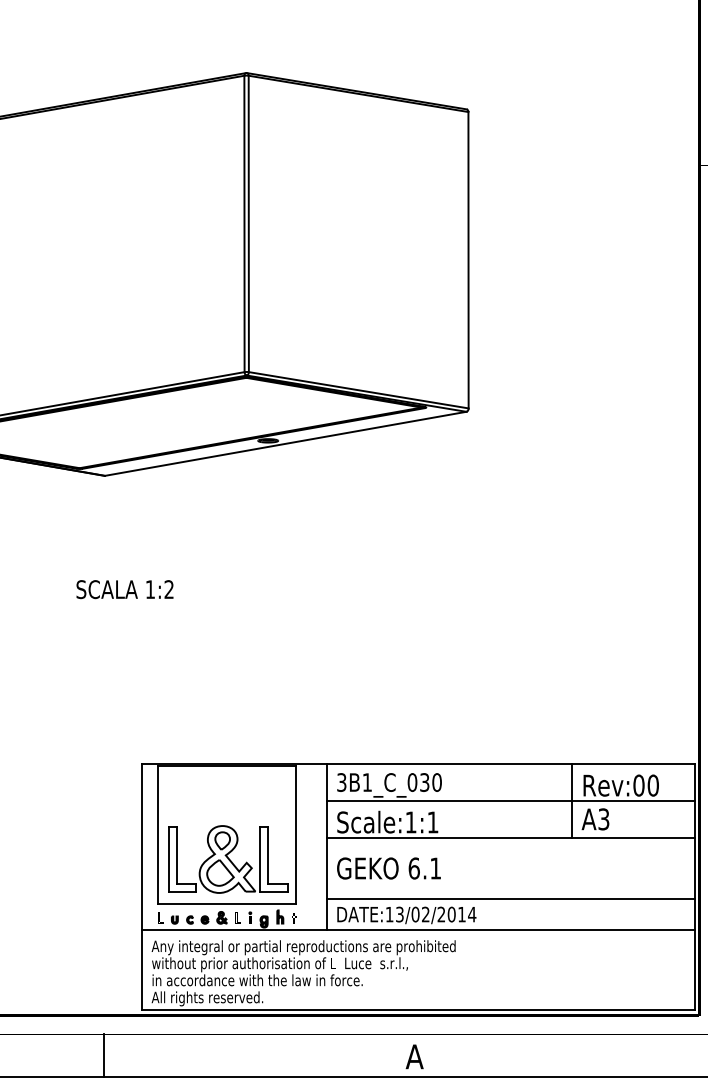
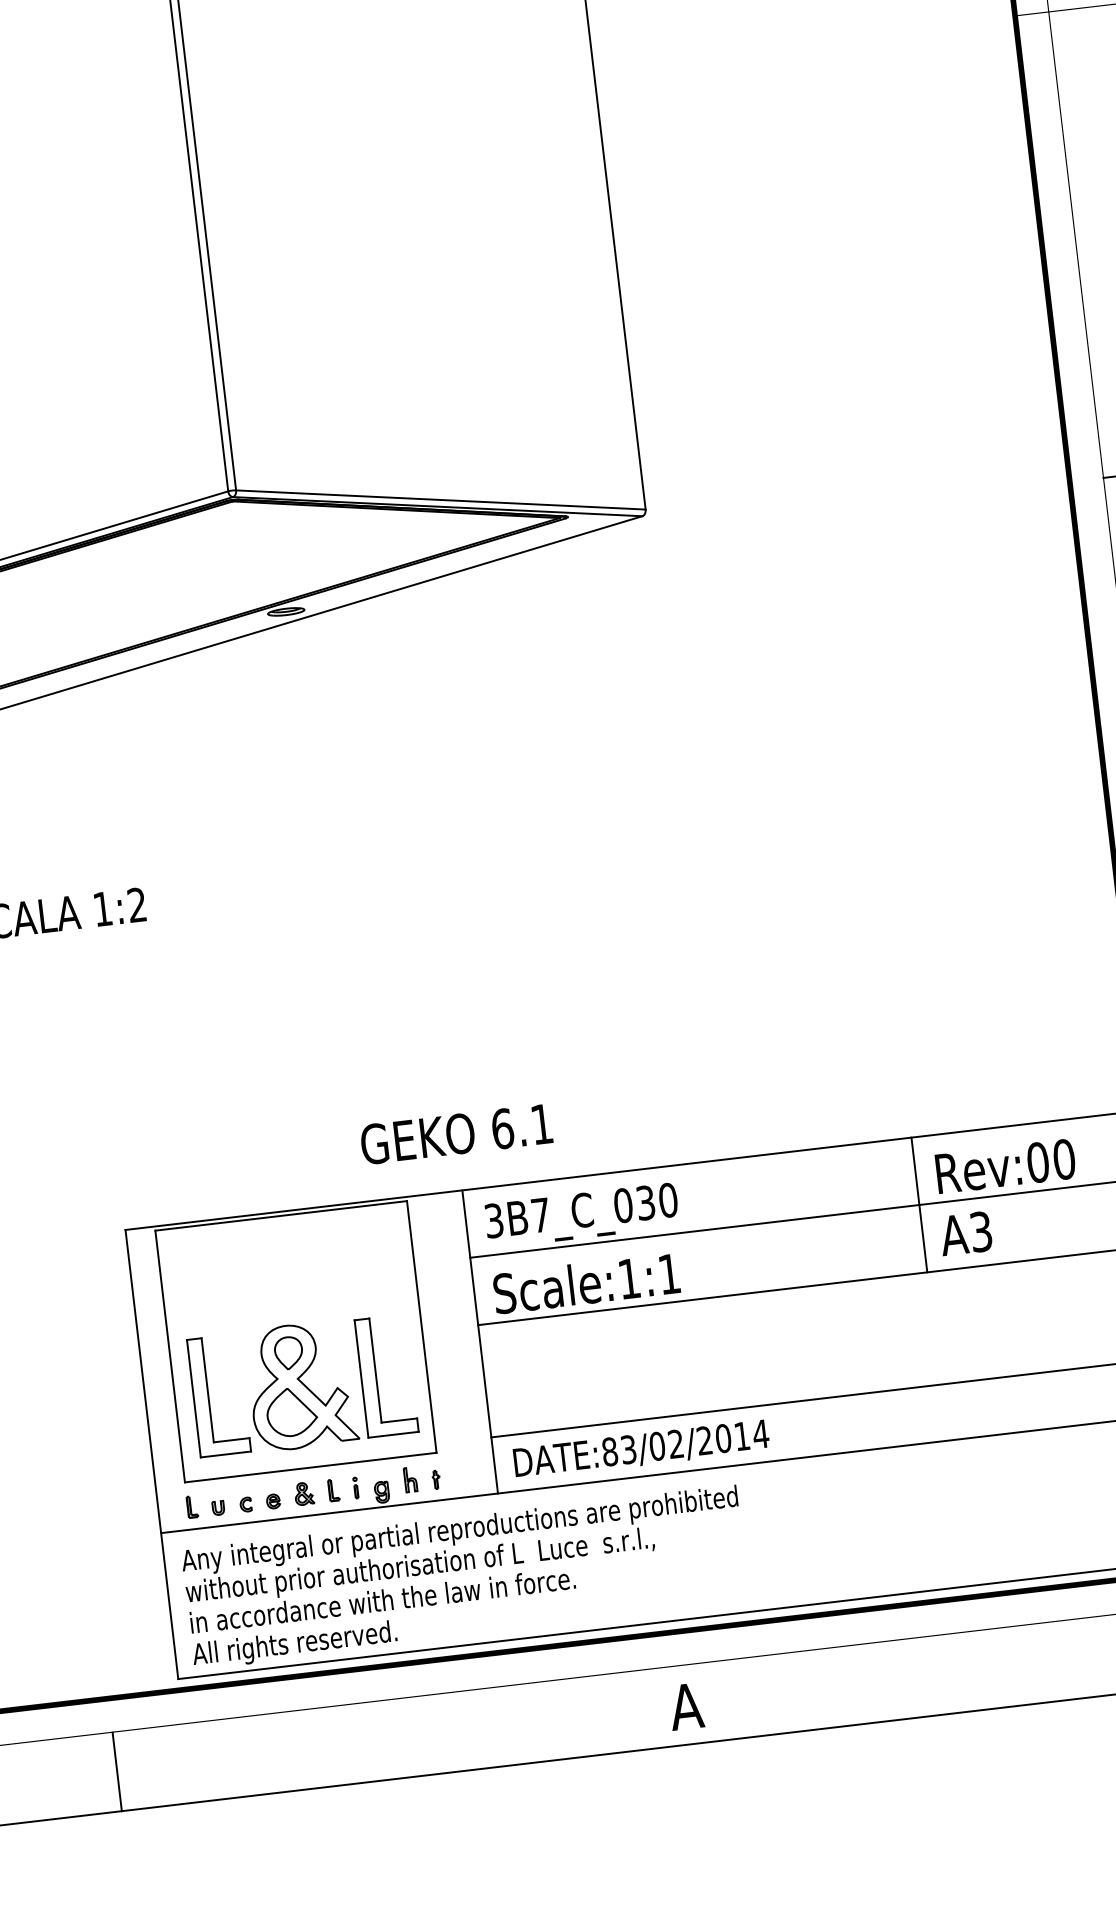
text: (366, 782) -> (539, 1215), 3B1_C_030 -> 3B7_C_030
text: (388, 868) -> (455, 1134), moved
text: (389, 914) -> (609, 1451), DATE:13/02/2014 -> DATE:83/02/2014

